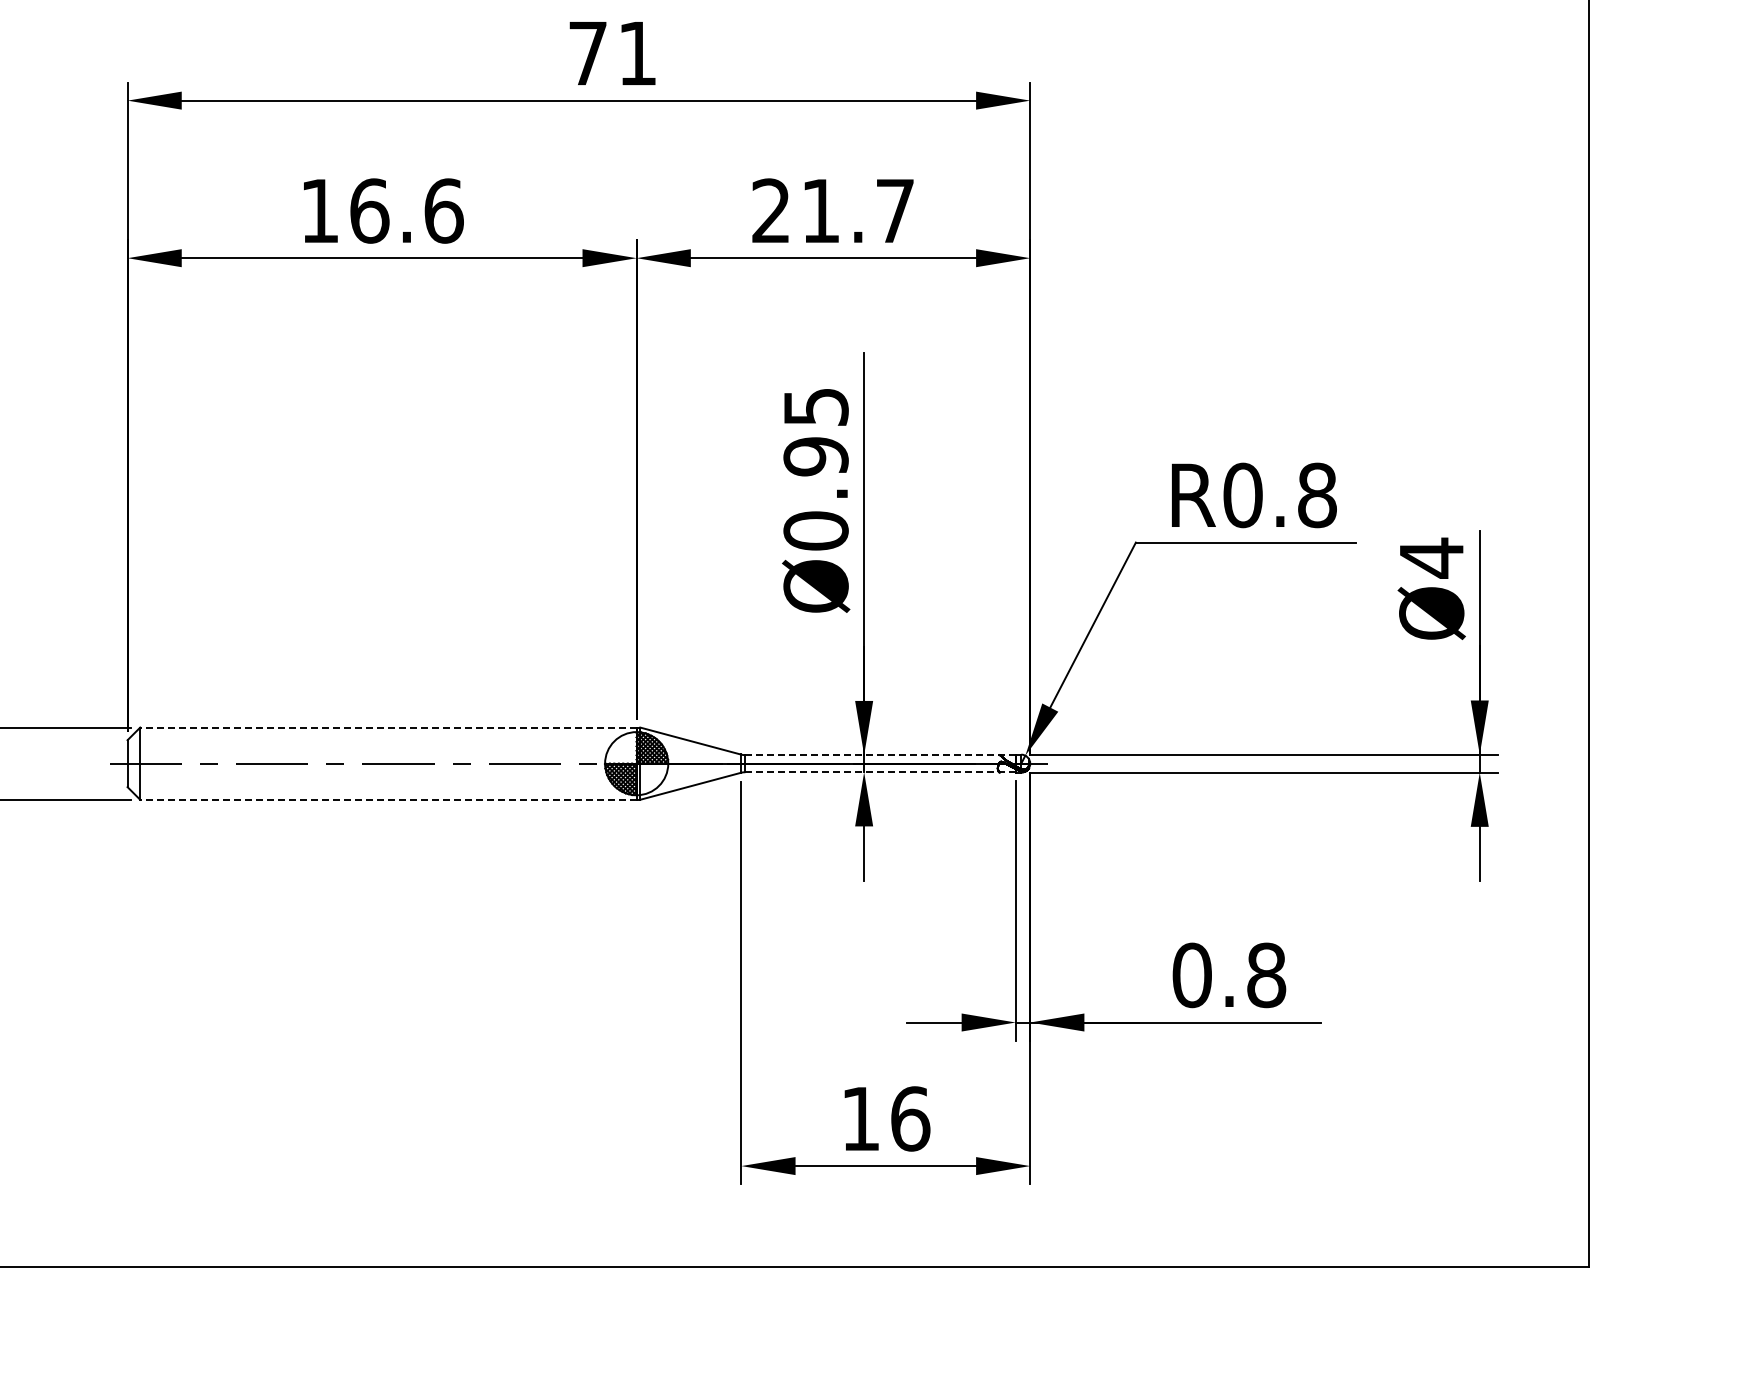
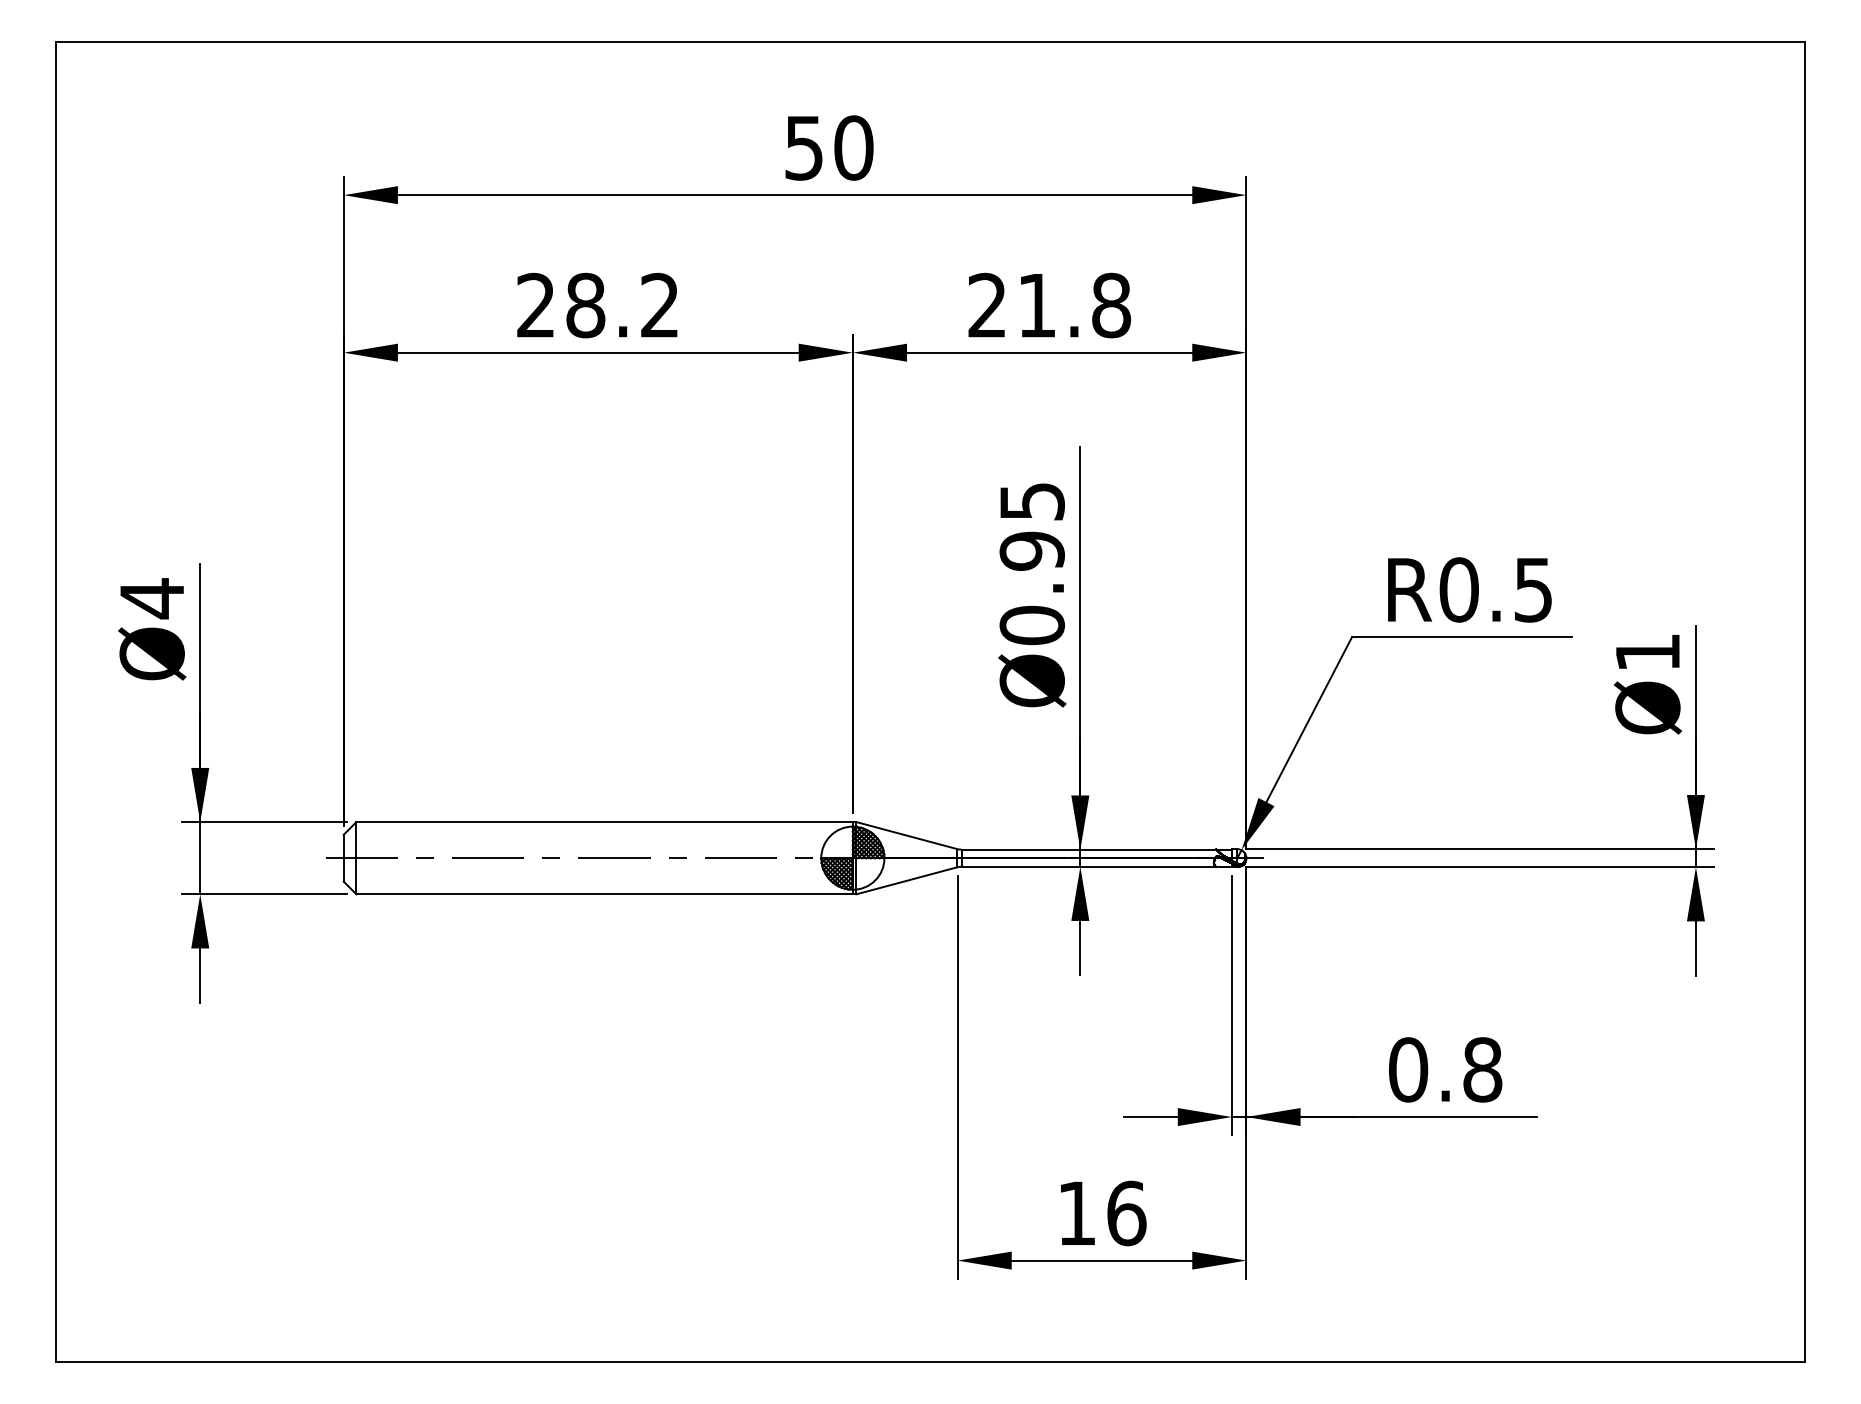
text: (613, 52) -> (829, 147), 71 -> 50
text: (382, 210) -> (598, 305), 16.6 -> 28.2
text: (895, 210) -> (1111, 305), 21.7 -> 21.8
text: (1317, 494) -> (1533, 589), R0.8 -> R0.5
text: (1431, 557) -> (1647, 652), Ø4 -> Ø1
line: (388, 727) -> (604, 822), dashed -> solid
line: (880, 754) -> (1096, 849), dashed -> solid
line: (881, 771) -> (1097, 866), dashed -> solid
line: (388, 799) -> (604, 894), dashed -> solid

